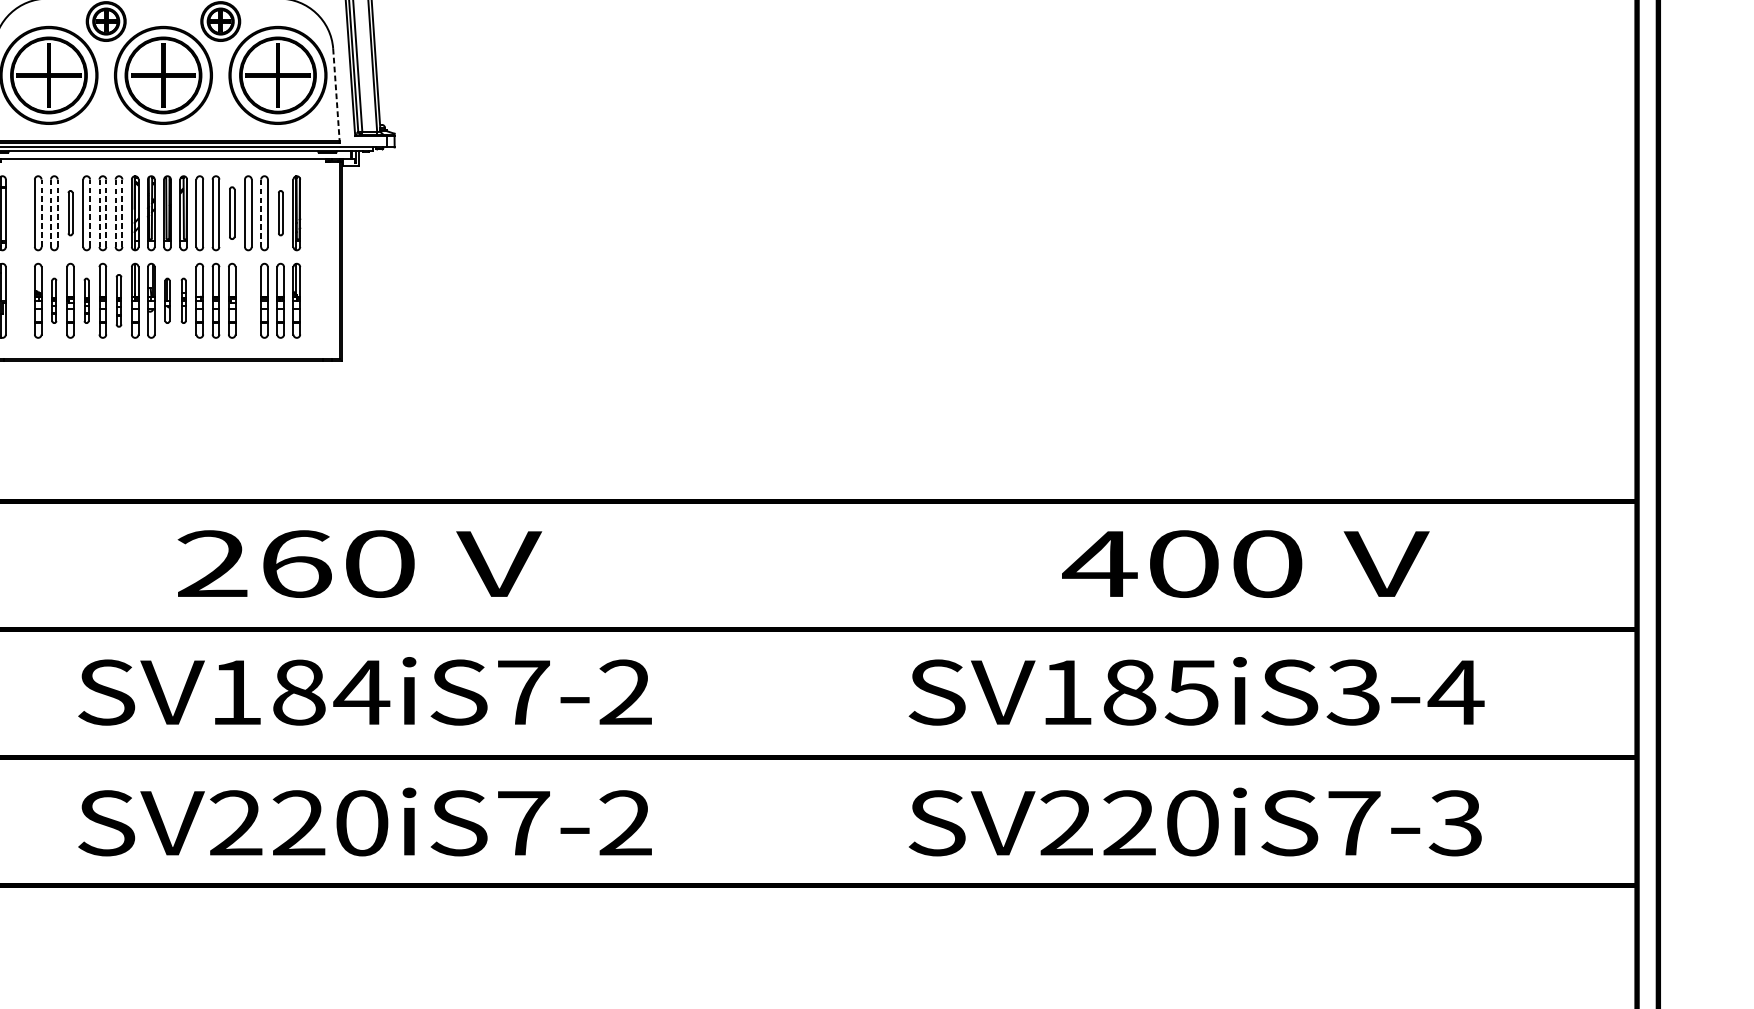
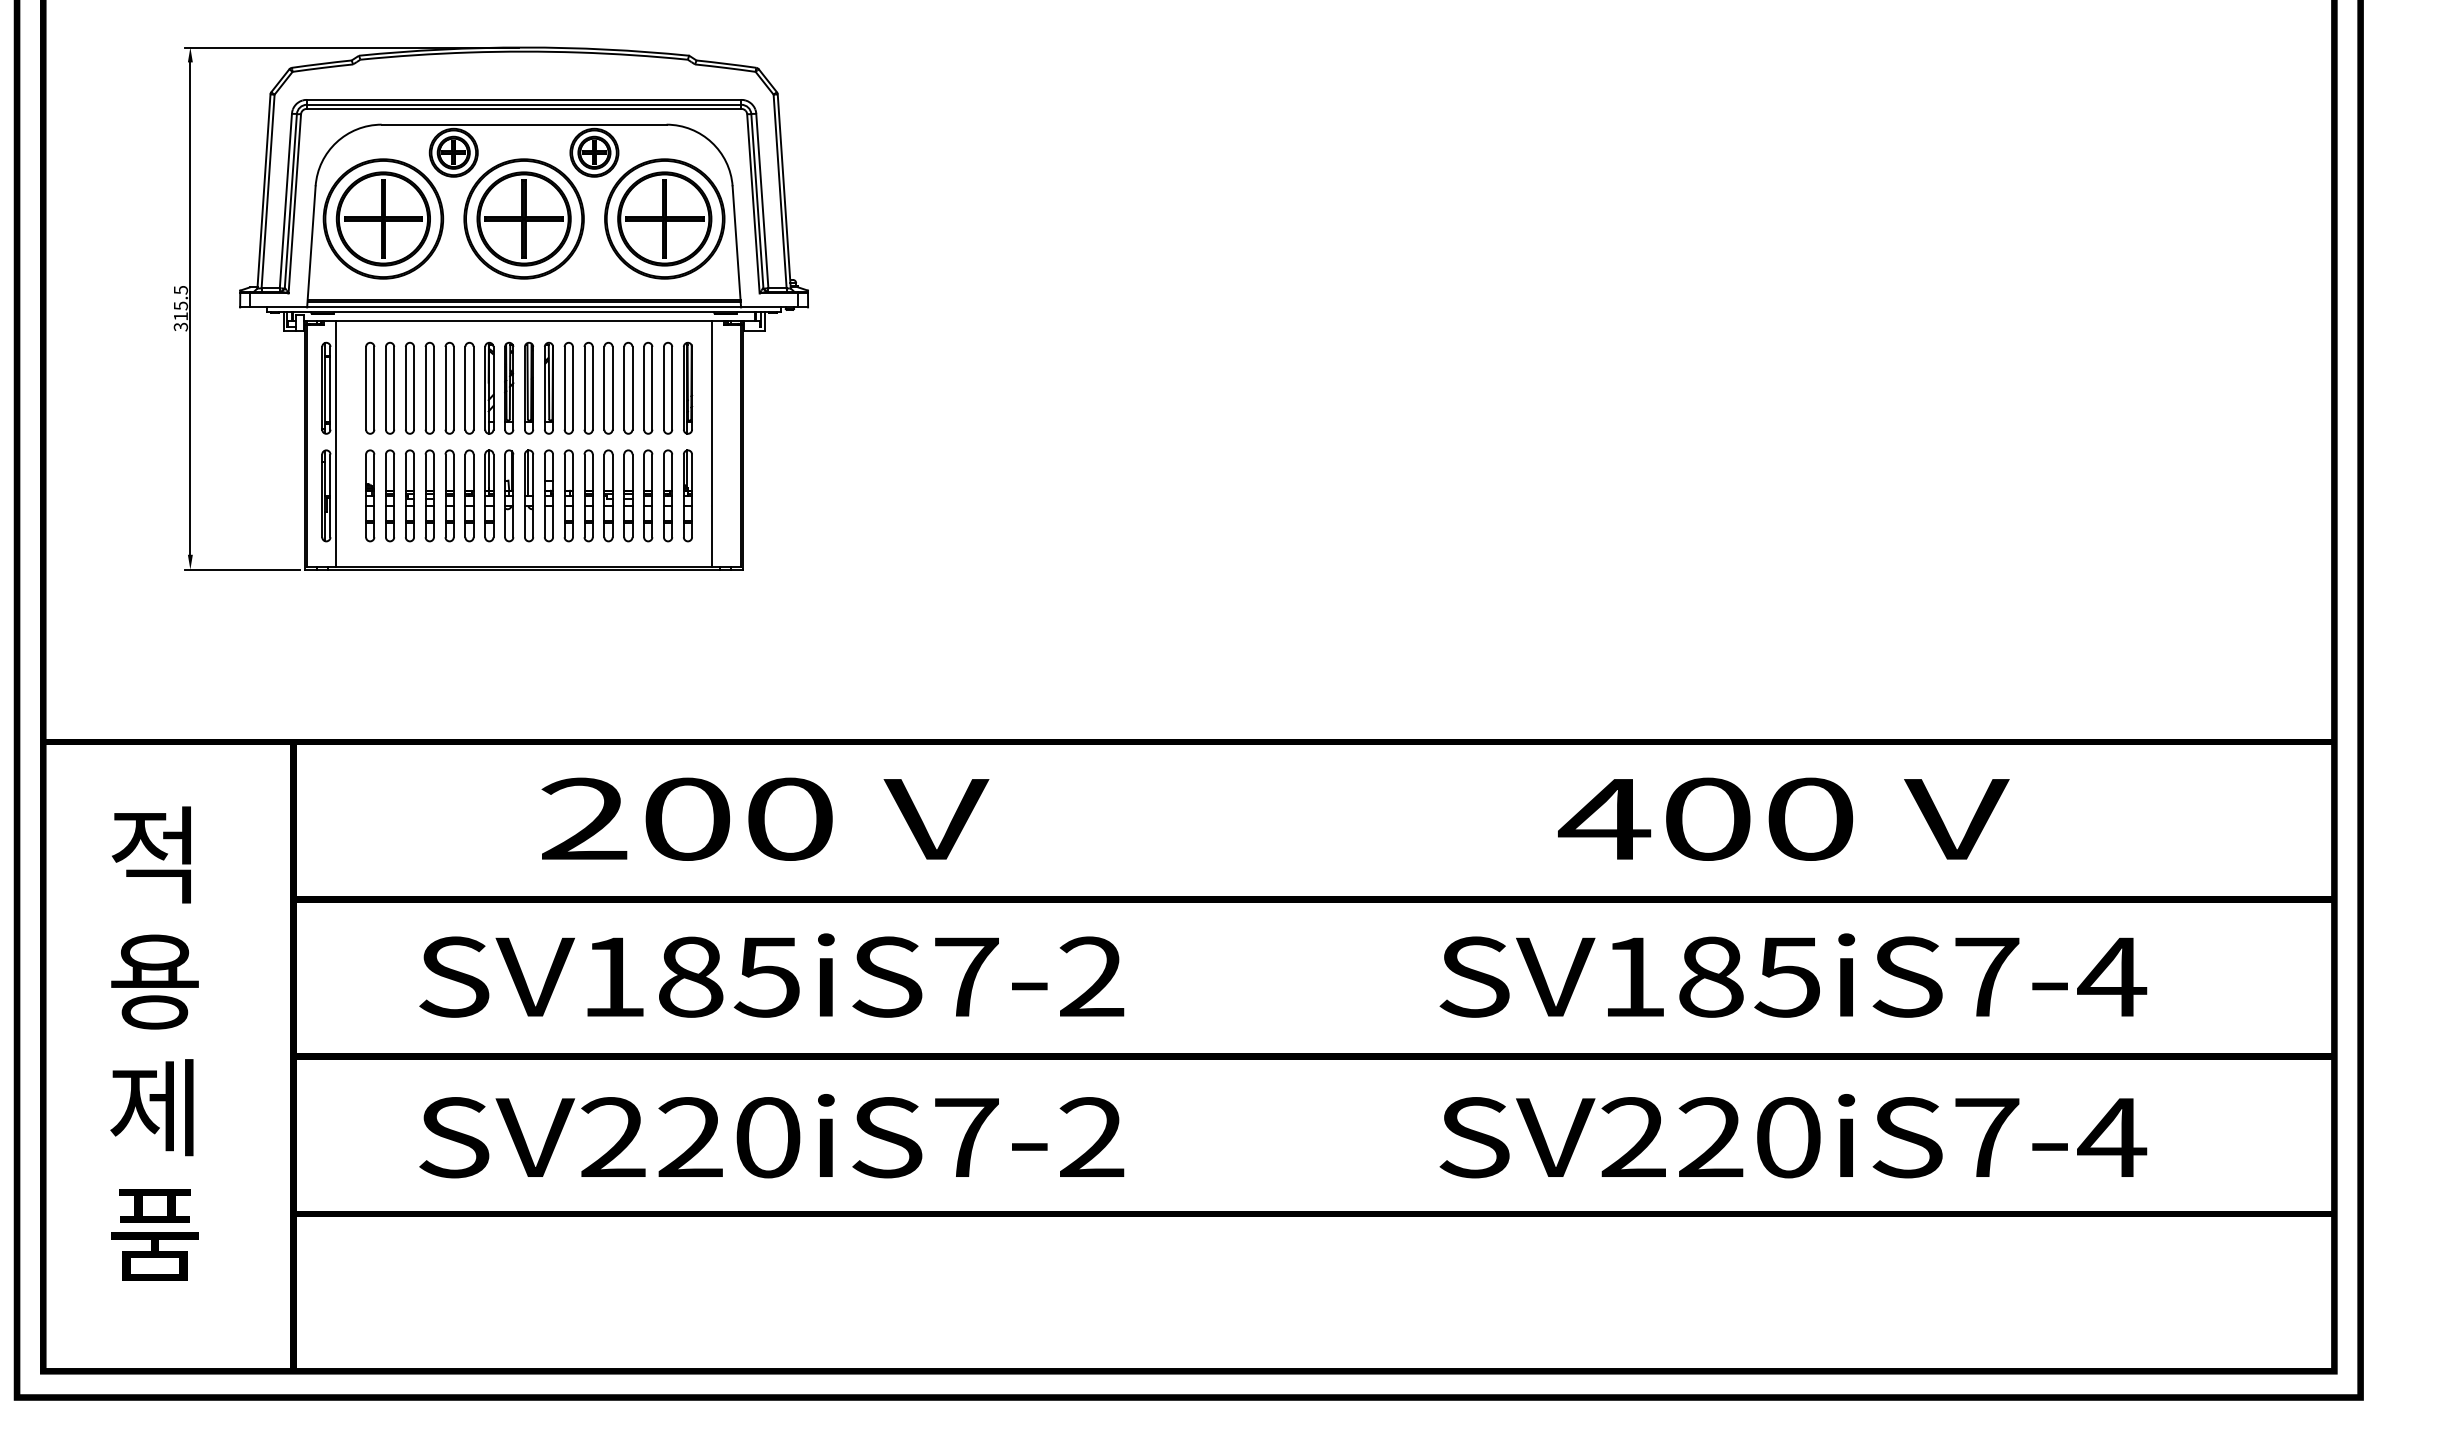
line: (336, 97) -> (736, 246), dashed -> solid
line: (41, 212) -> (374, 387), dashed -> solid
line: (57, 212) -> (394, 387), dashed -> solid
part: (70, 212) -> (409, 387), size x1.67
line: (89, 212) -> (433, 387), dashed -> solid
line: (106, 212) -> (453, 387), dashed -> solid
line: (122, 212) -> (473, 387), dashed -> solid
part: (232, 212) -> (608, 387), size x1.43
part: (281, 212) -> (668, 387), size x1.67
line: (50, 213) -> (385, 388), dashed -> solid
line: (99, 213) -> (445, 388), dashed -> solid
line: (115, 213) -> (465, 388), dashed -> solid
line: (261, 213) -> (644, 388), dashed -> solid
line: (10, 259) -> (336, 444), added
line: (316, 259) -> (711, 444), added
part: (53, 300) -> (389, 495), size x1.67
part: (86, 300) -> (429, 495), size x1.67
part: (119, 300) -> (469, 495), size x1.43
part: (167, 300) -> (528, 495), size x1.67
part: (183, 300) -> (548, 495), size x1.67
part: (248, 300) -> (628, 495), added
text: (297, 563) -> (688, 818), 260 -> 200
text: (1245, 563) -> (1783, 818), moved
text: (361, 692) -> (767, 977), SV184iS7-2 -> SV185iS7-2
text: (1353, 692) -> (1986, 976), SV185iS3-4 -> SV185iS7-4
text: (1456, 823) -> (2112, 1137), SV220iS7-3 -> SV220iS7-4

